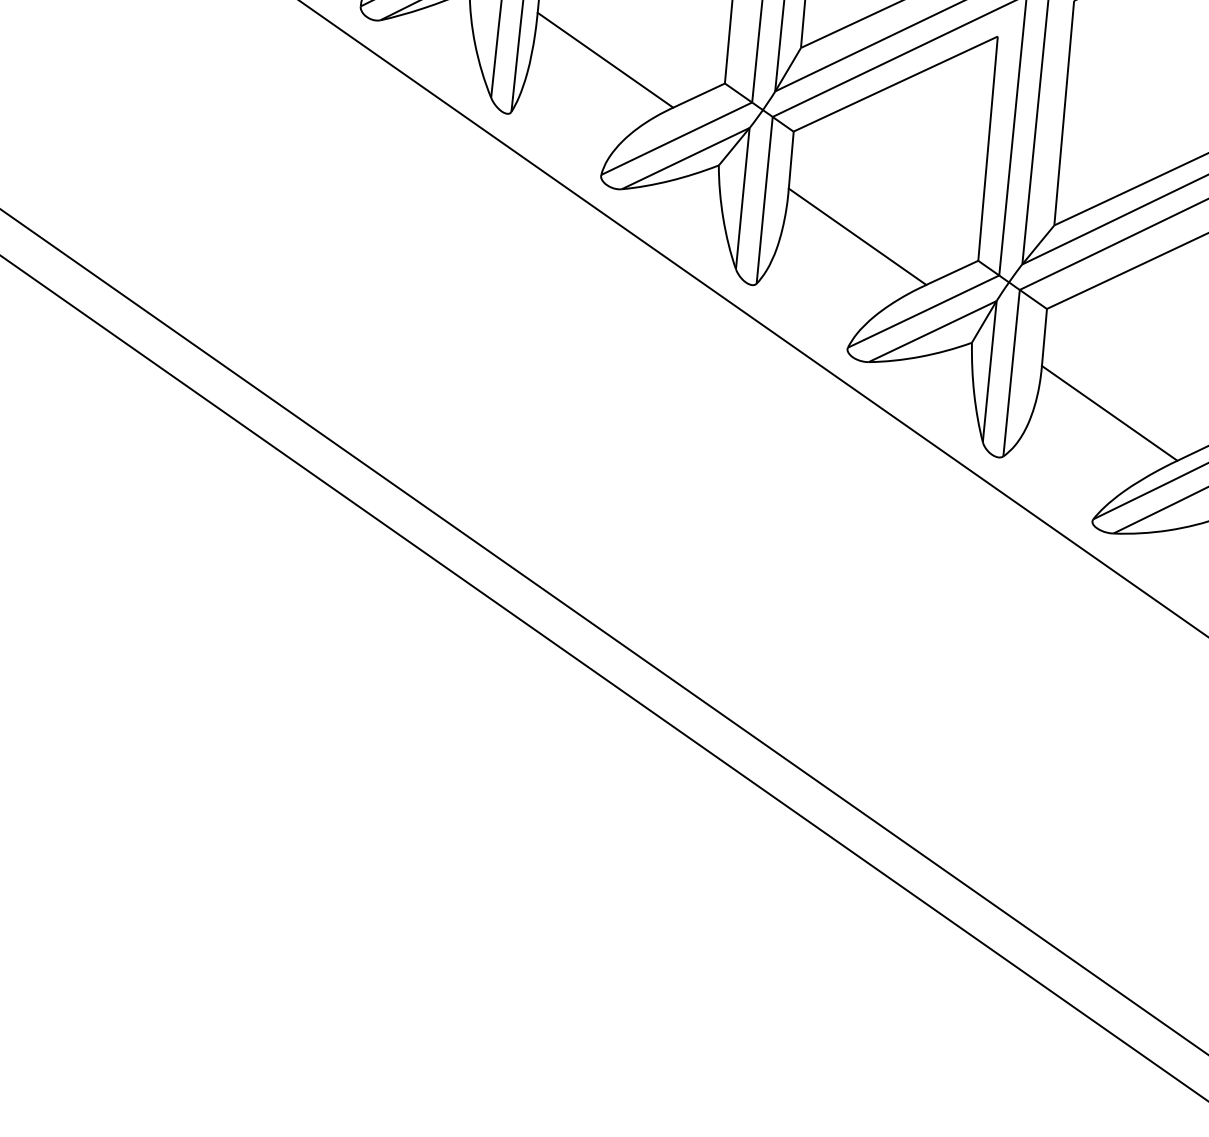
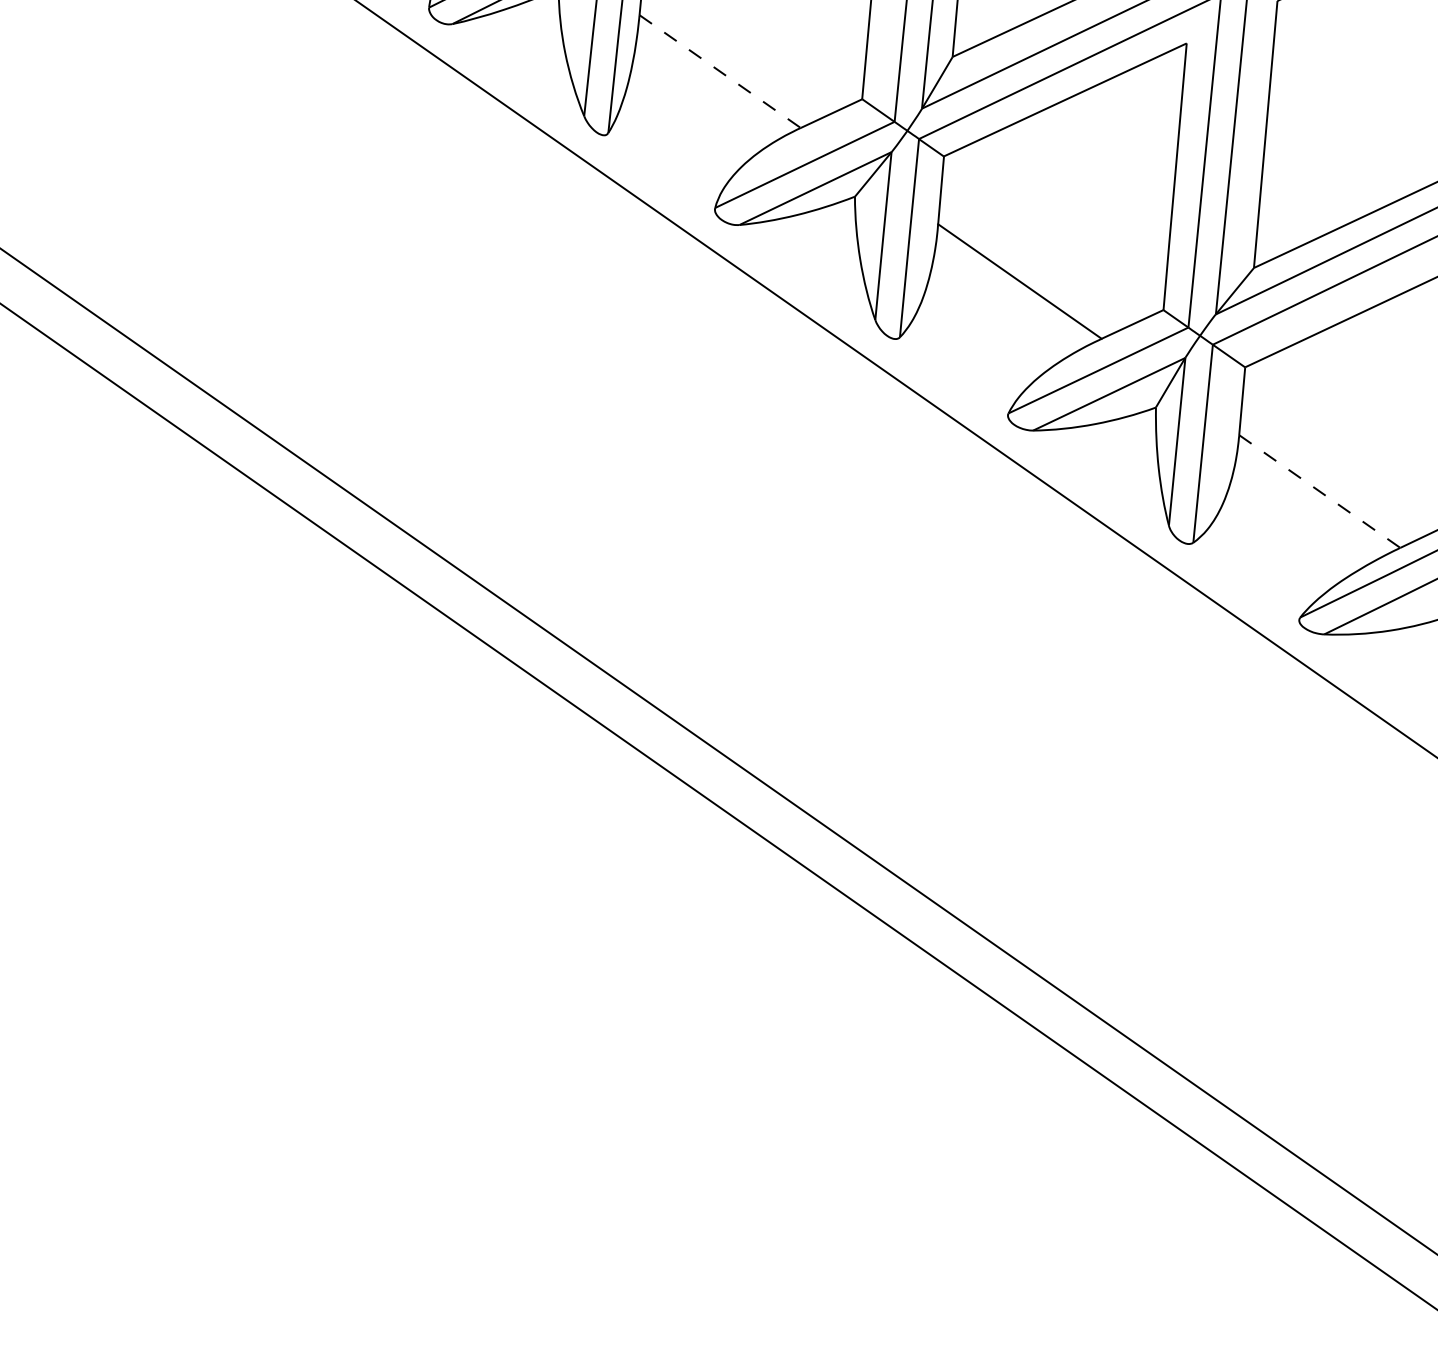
line: (605, 60) -> (720, 71), solid -> dashed
line: (1110, 413) -> (1320, 491), solid -> dashed

